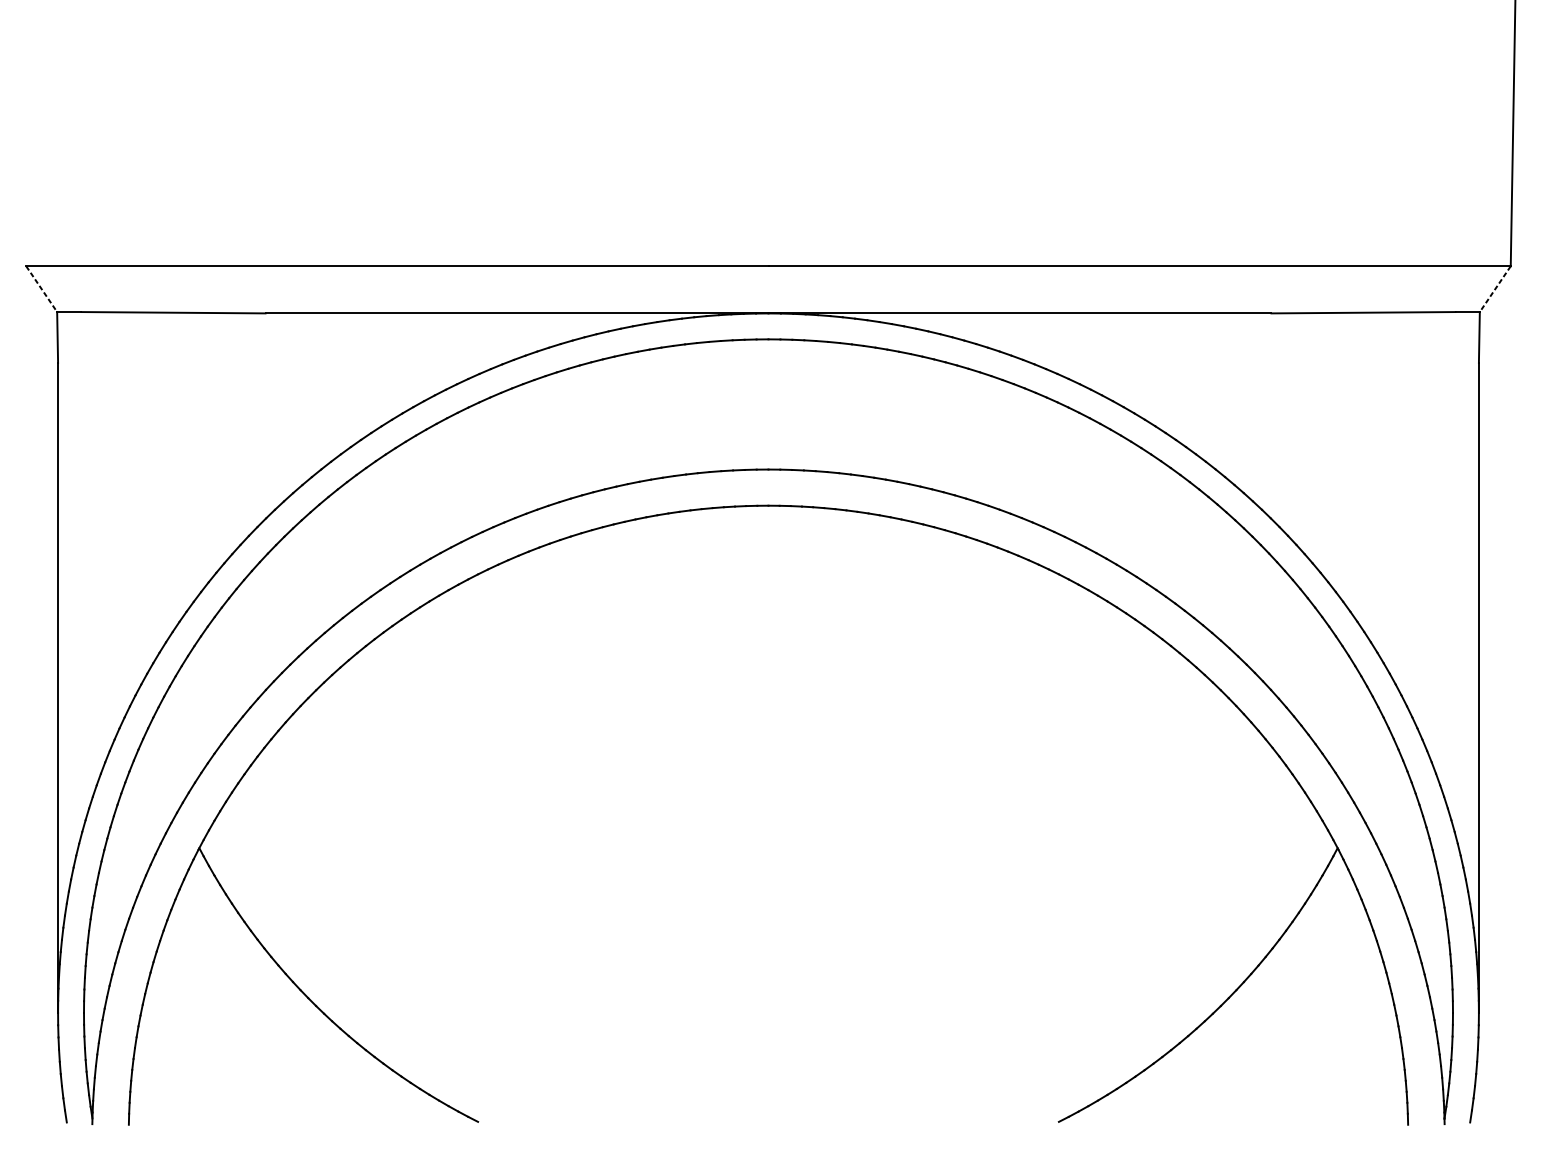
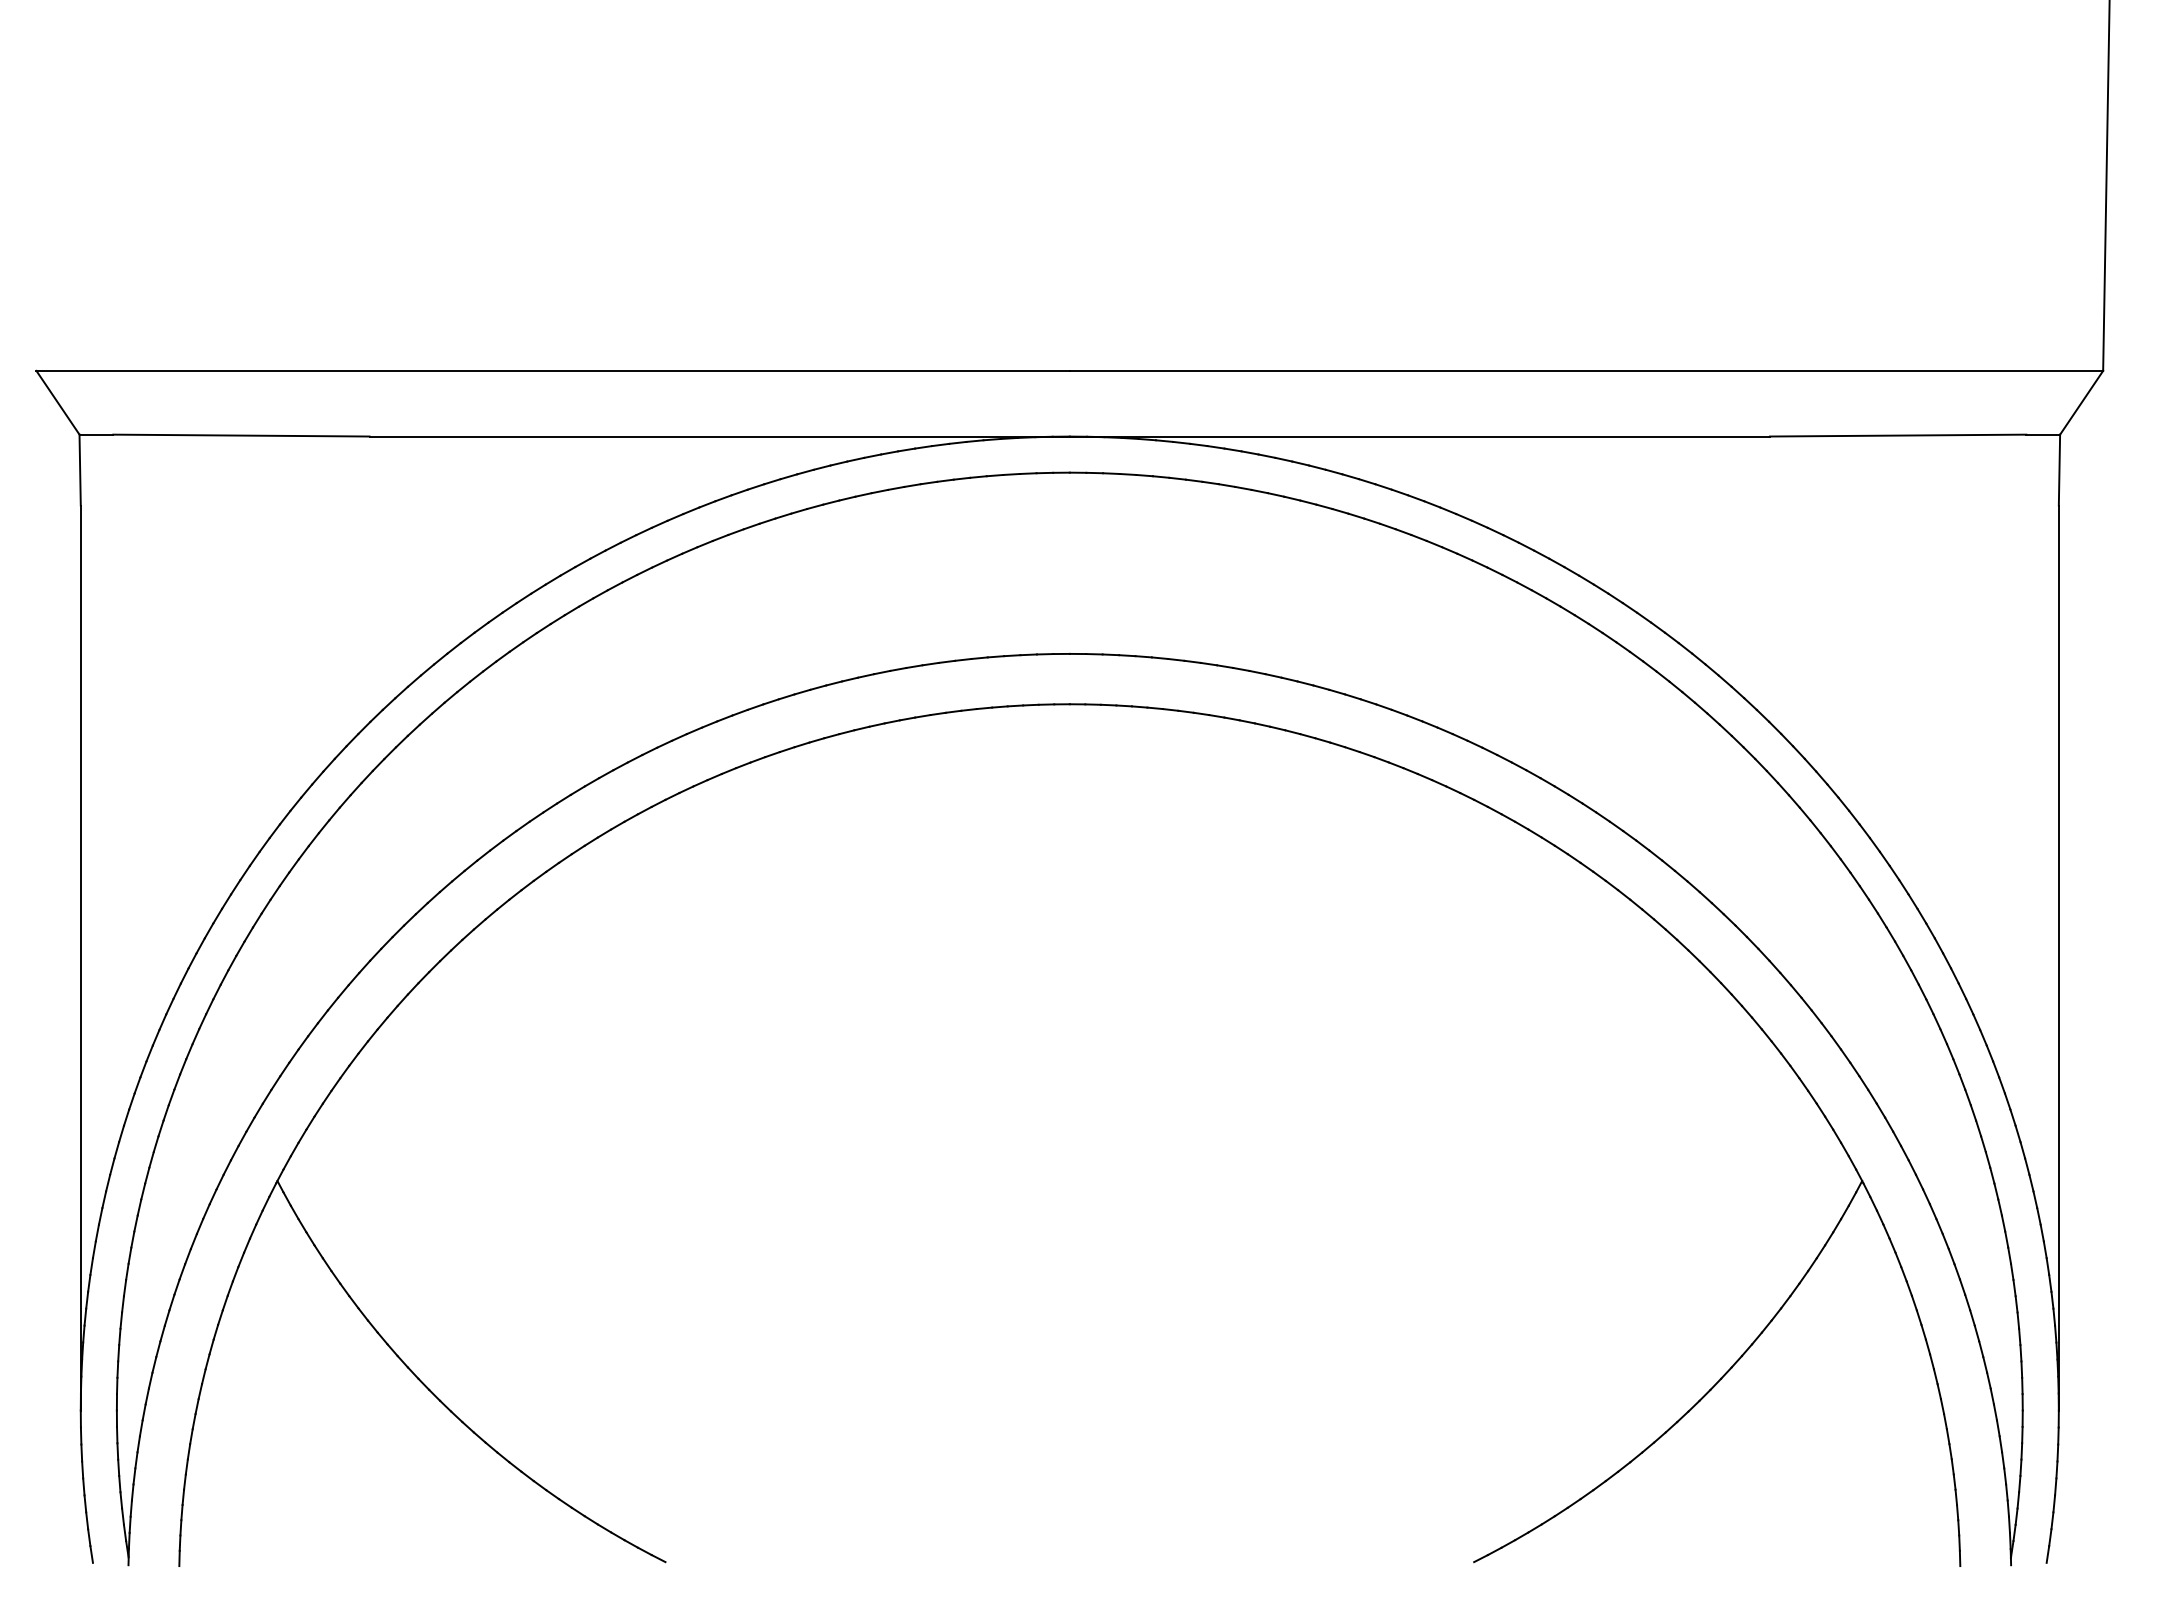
line: (42, 289) -> (58, 403), dashed -> solid
line: (1495, 289) -> (2081, 403), dashed -> solid

